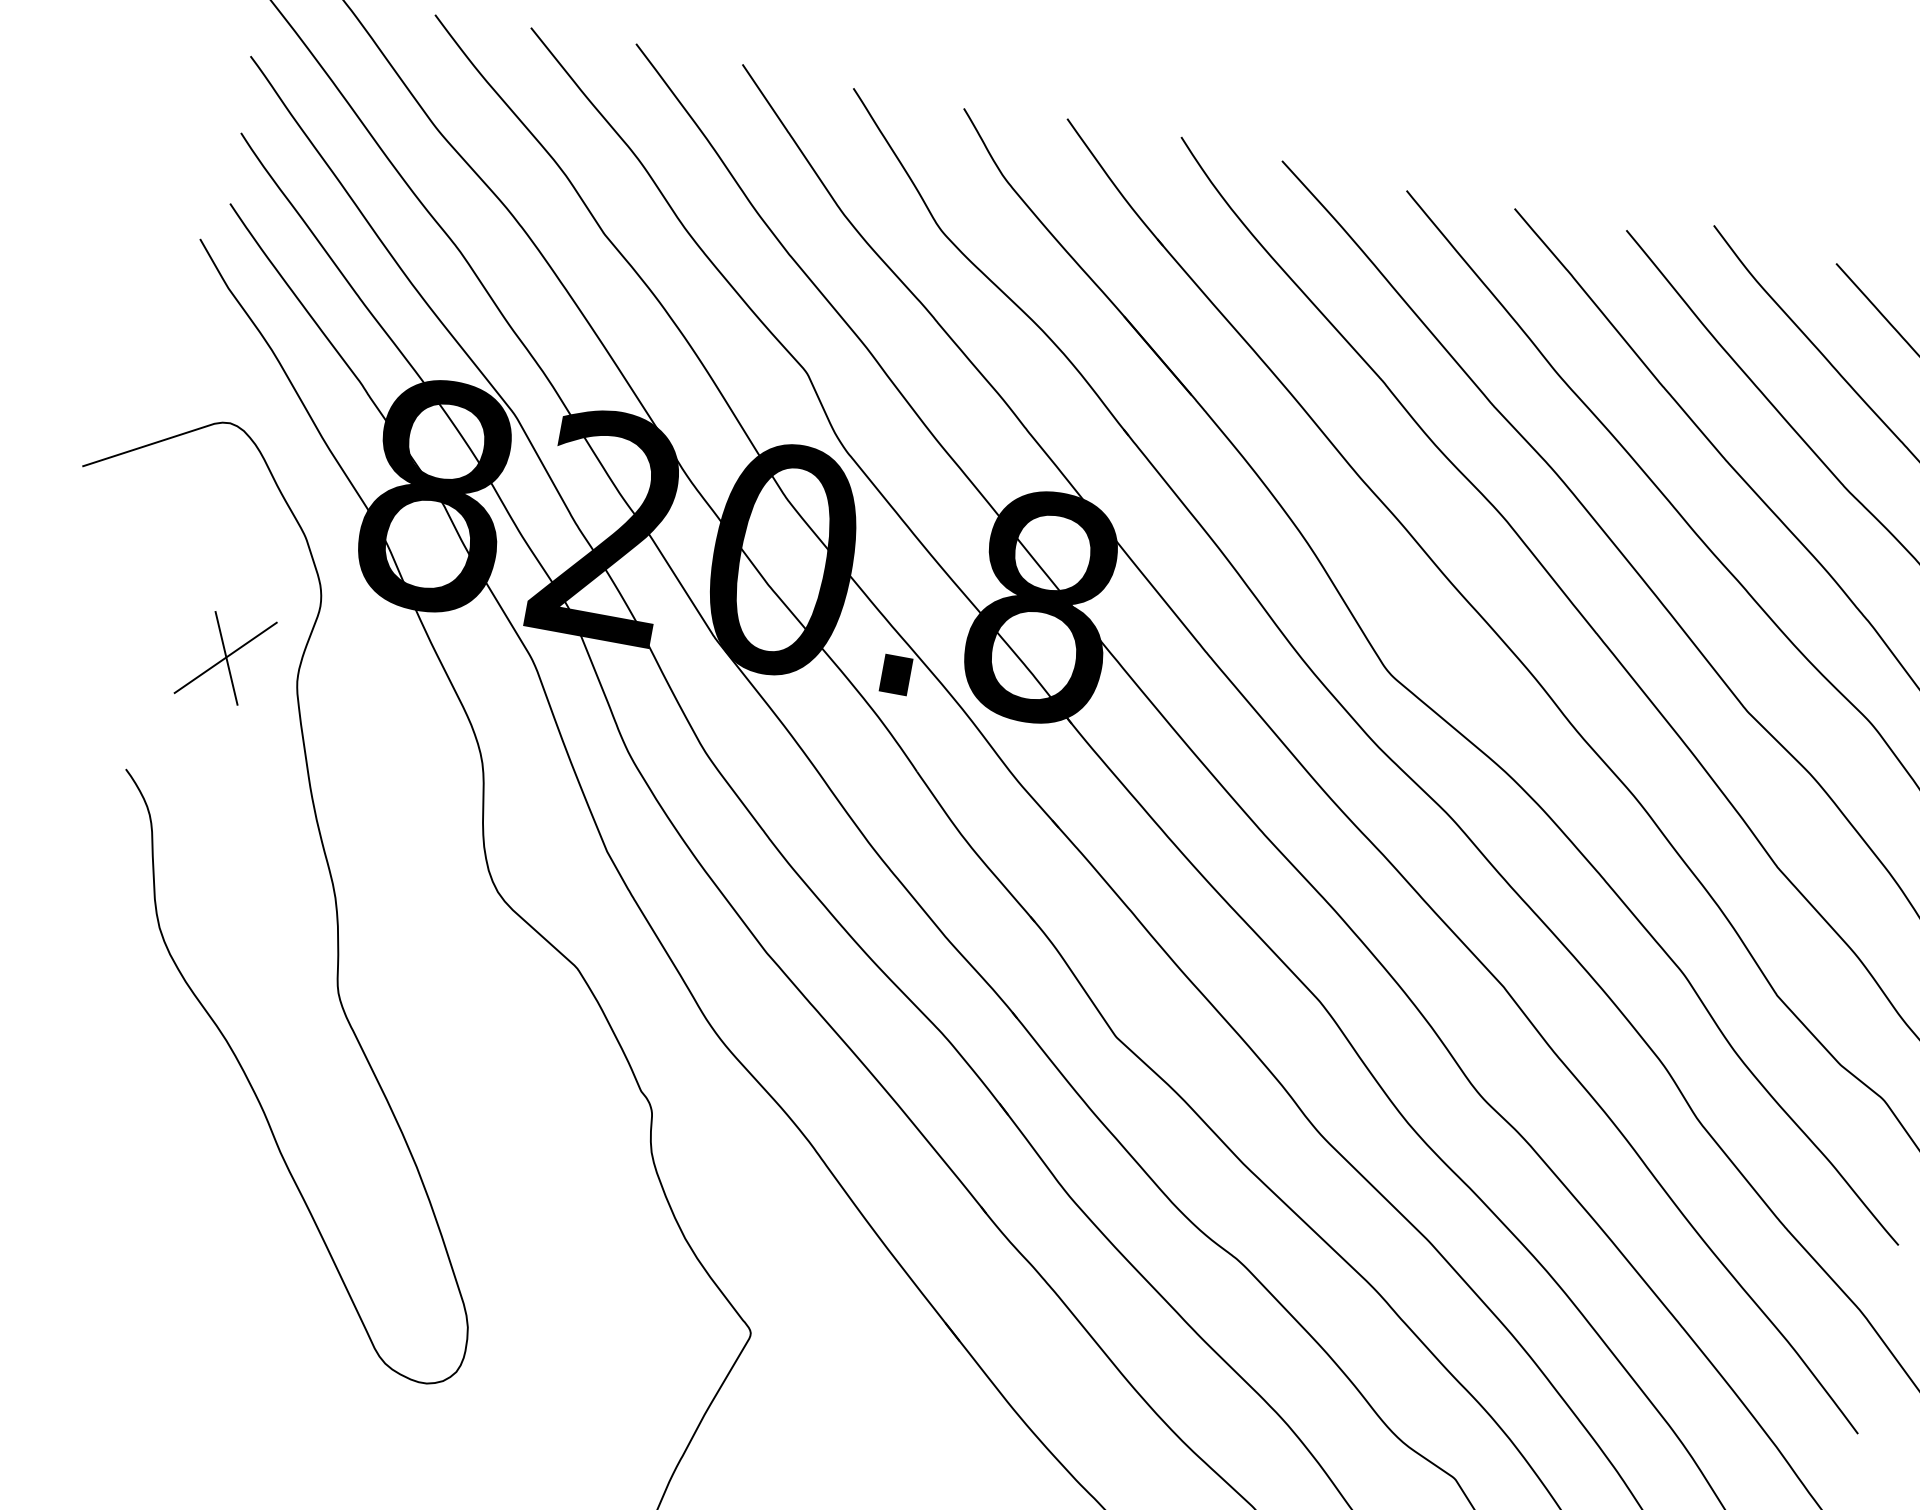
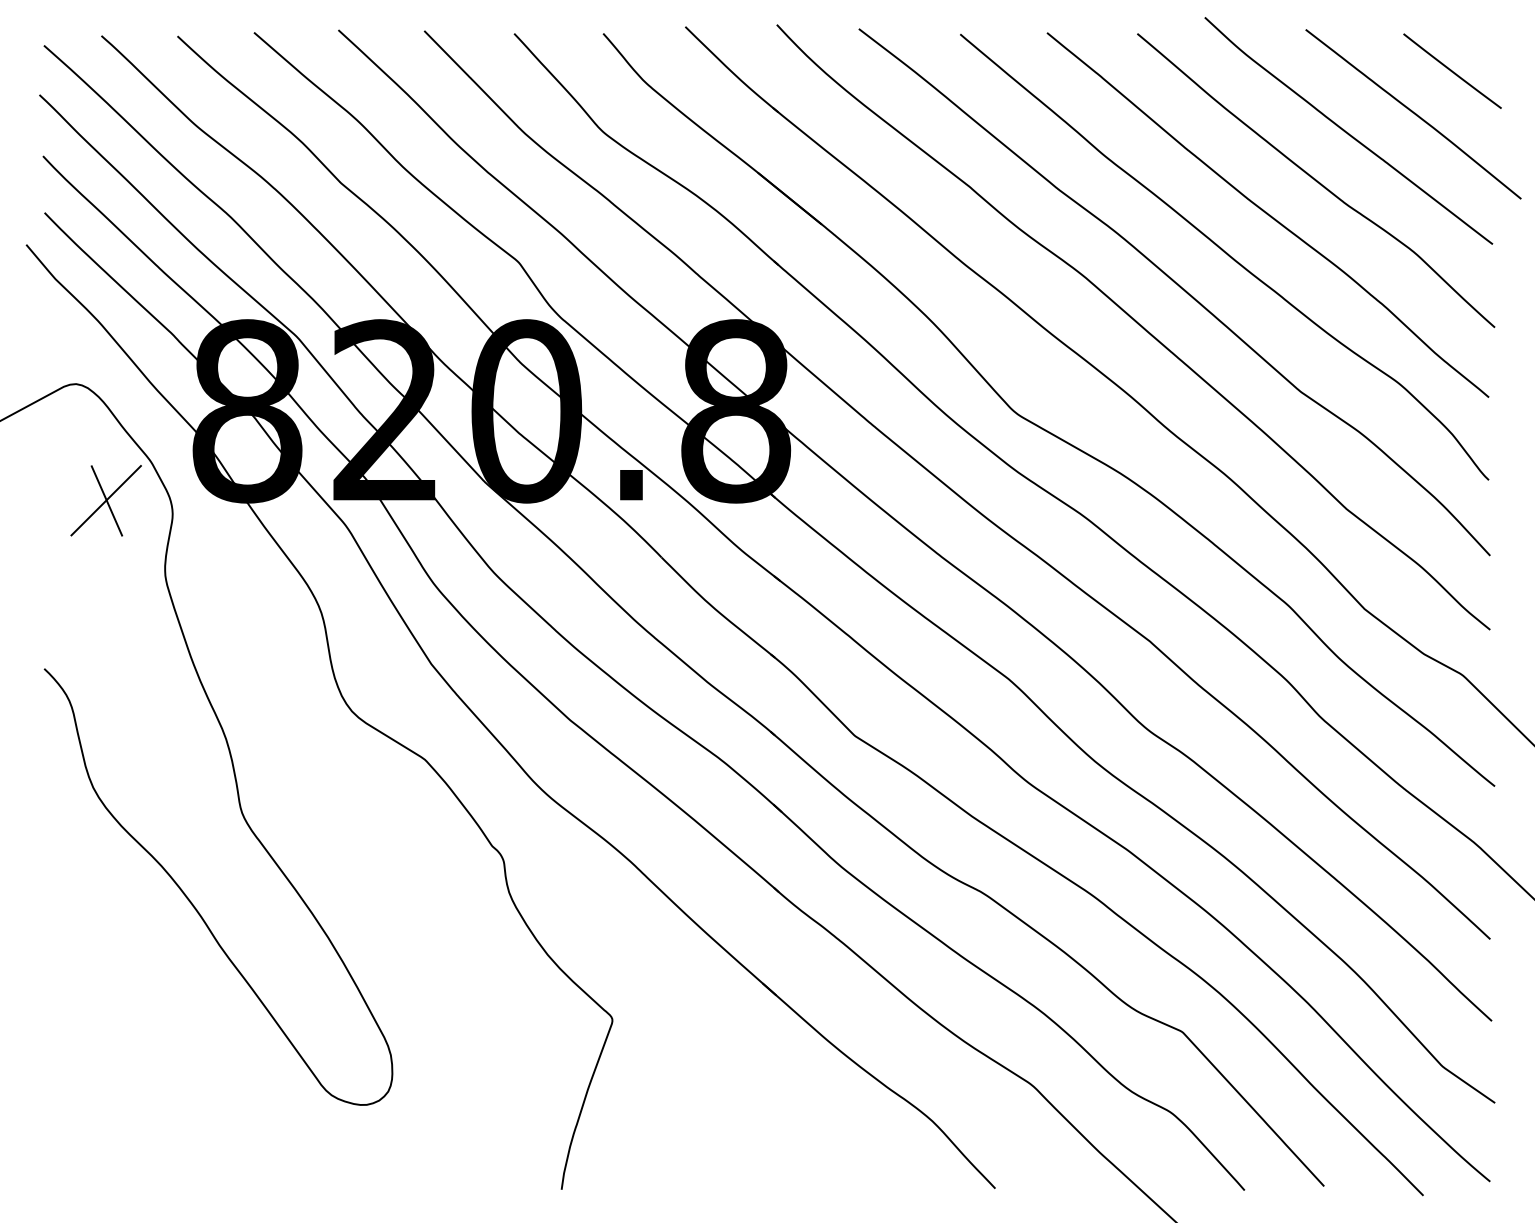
part: (224, 657) -> (105, 500), moved

